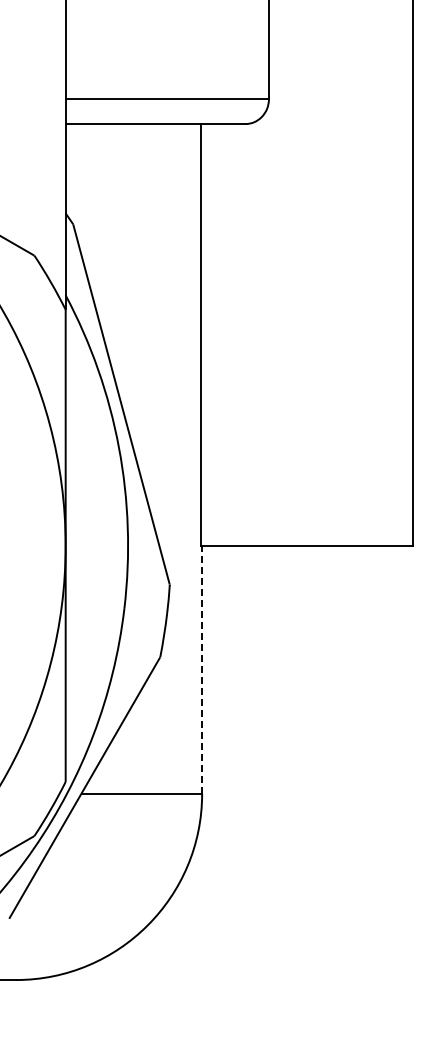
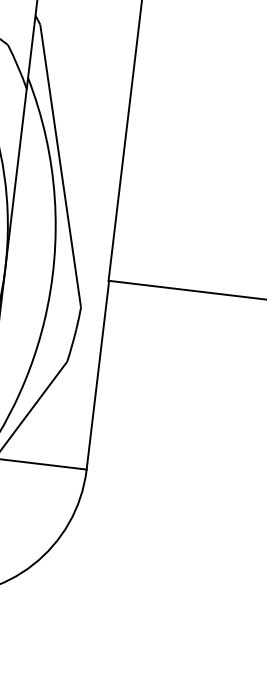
line: (202, 669) -> (98, 374), dashed -> solid

